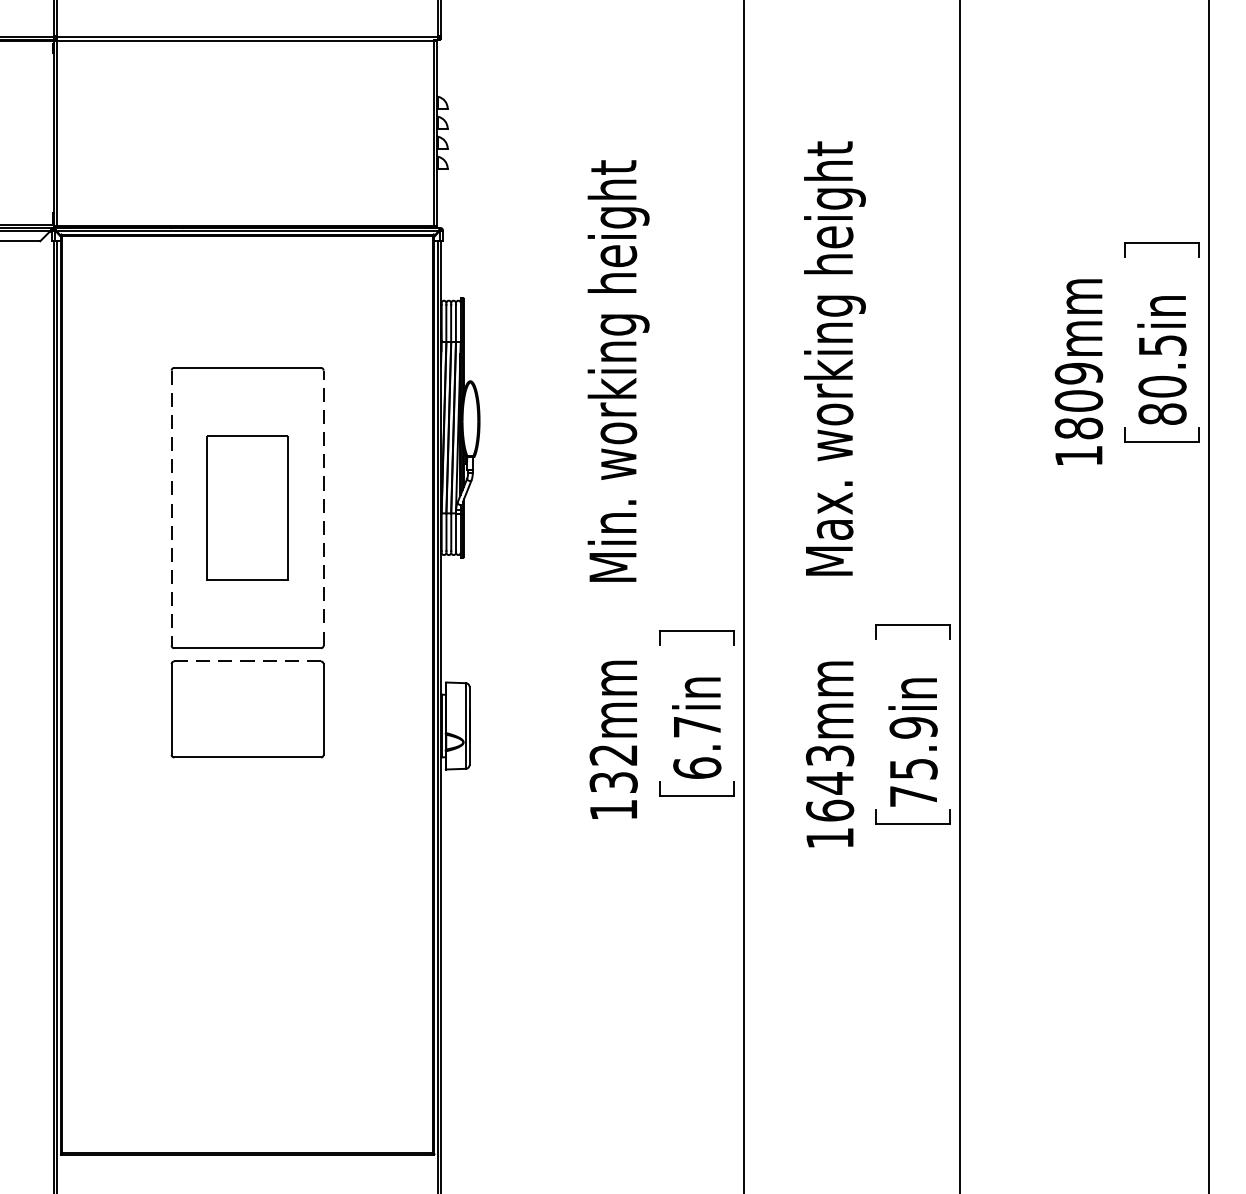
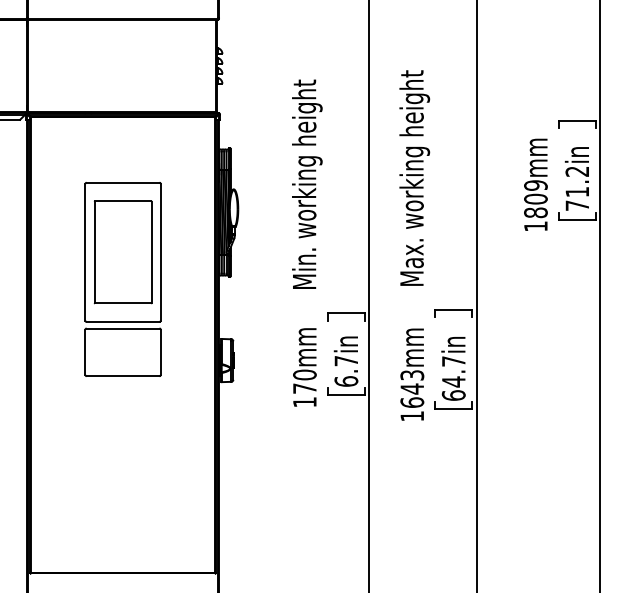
text: (1162, 379) -> (577, 188), 80.5in -> 71.2in
line: (322, 506) -> (160, 251), dashed -> solid
line: (171, 508) -> (85, 252), dashed -> solid
part: (246, 508) -> (122, 252), size x1.43
line: (246, 661) -> (122, 328), dashed -> solid
text: (912, 762) -> (453, 378), 75.9in -> 64.7in
text: (612, 768) -> (304, 381), 132mm -> 170mm

